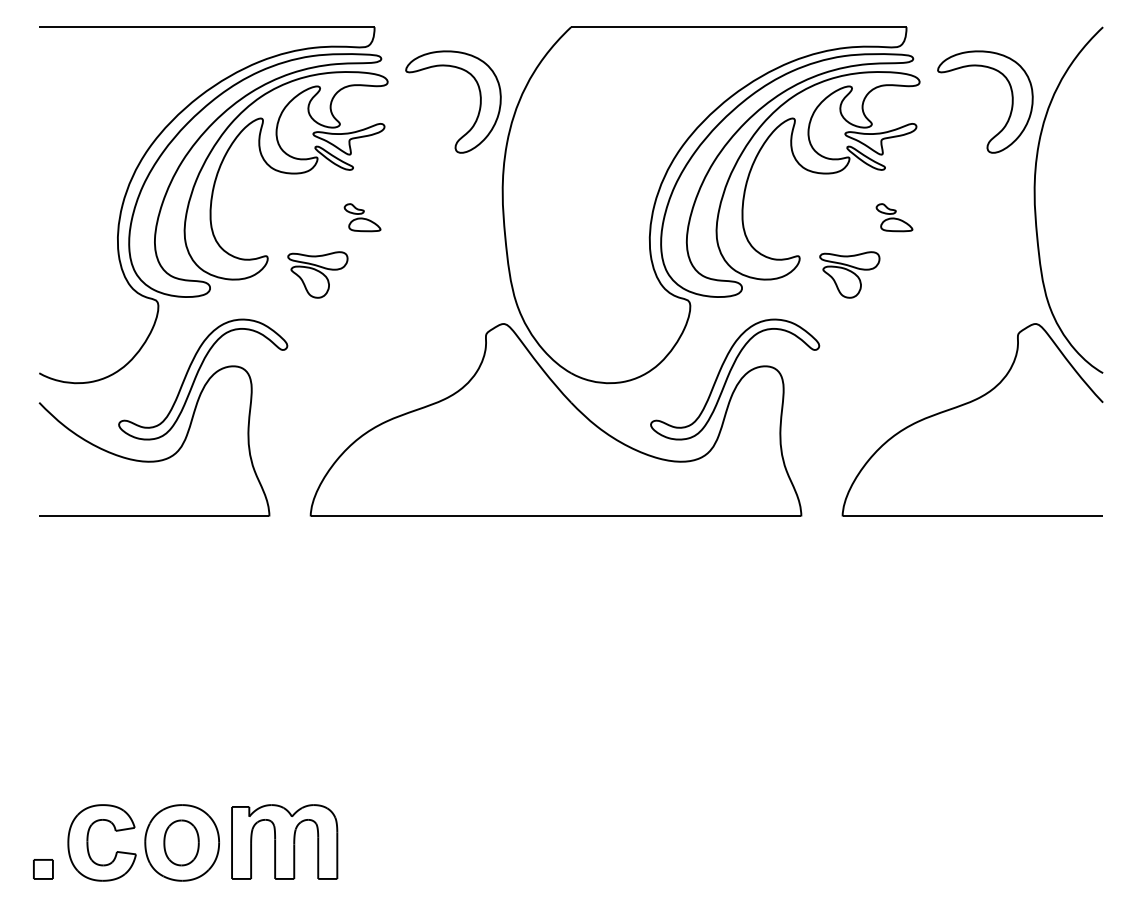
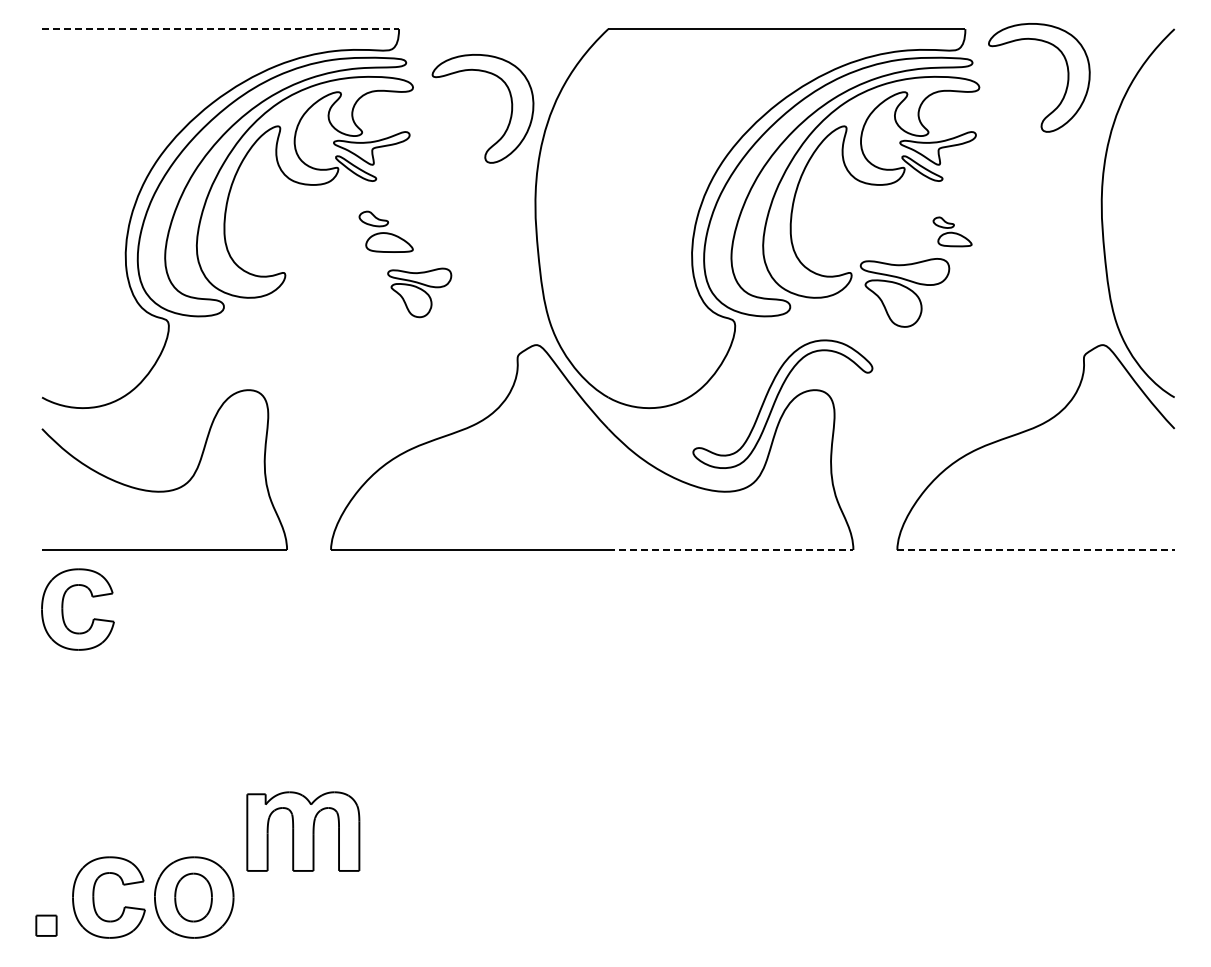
line: (207, 27) -> (221, 29), solid -> dashed
part: (1010, 108) -> (1066, 84), moved
part: (362, 217) -> (386, 231), size x1.4
part: (317, 274) -> (419, 292), moved
part: (849, 274) -> (904, 292), size x1.4
part: (197, 376) -> (210, 400), removed
line: (685, 516) -> (730, 550), solid -> dashed
line: (973, 516) -> (1036, 550), solid -> dashed
part: (59, 572) -> (63, 609), added
part: (284, 841) -> (303, 831), moved

